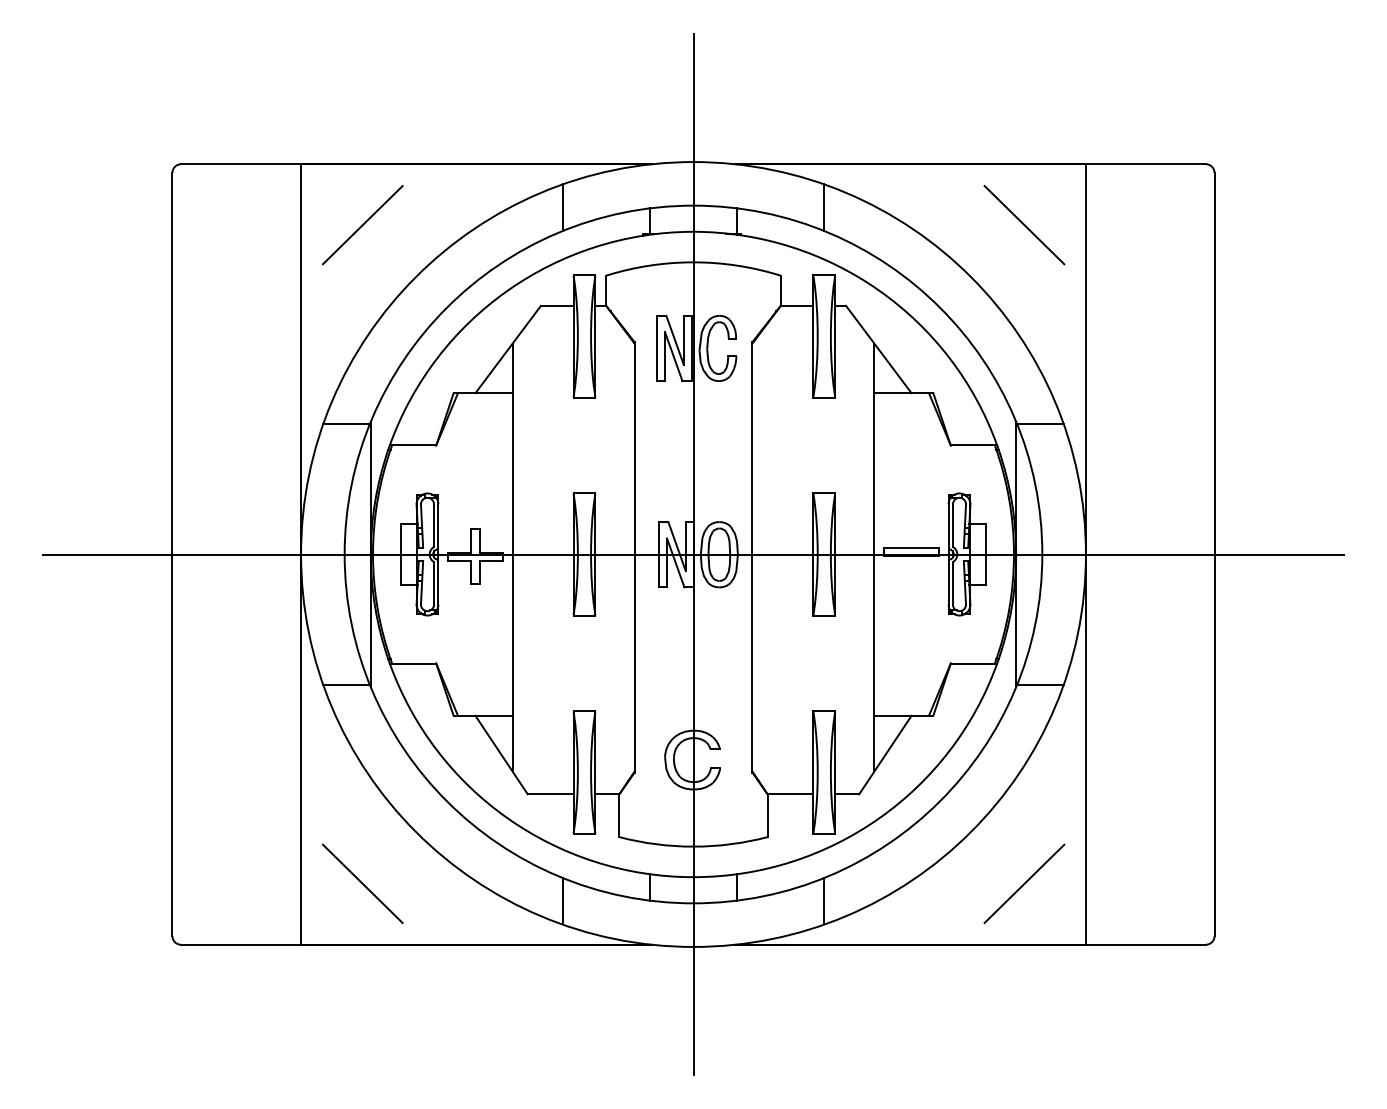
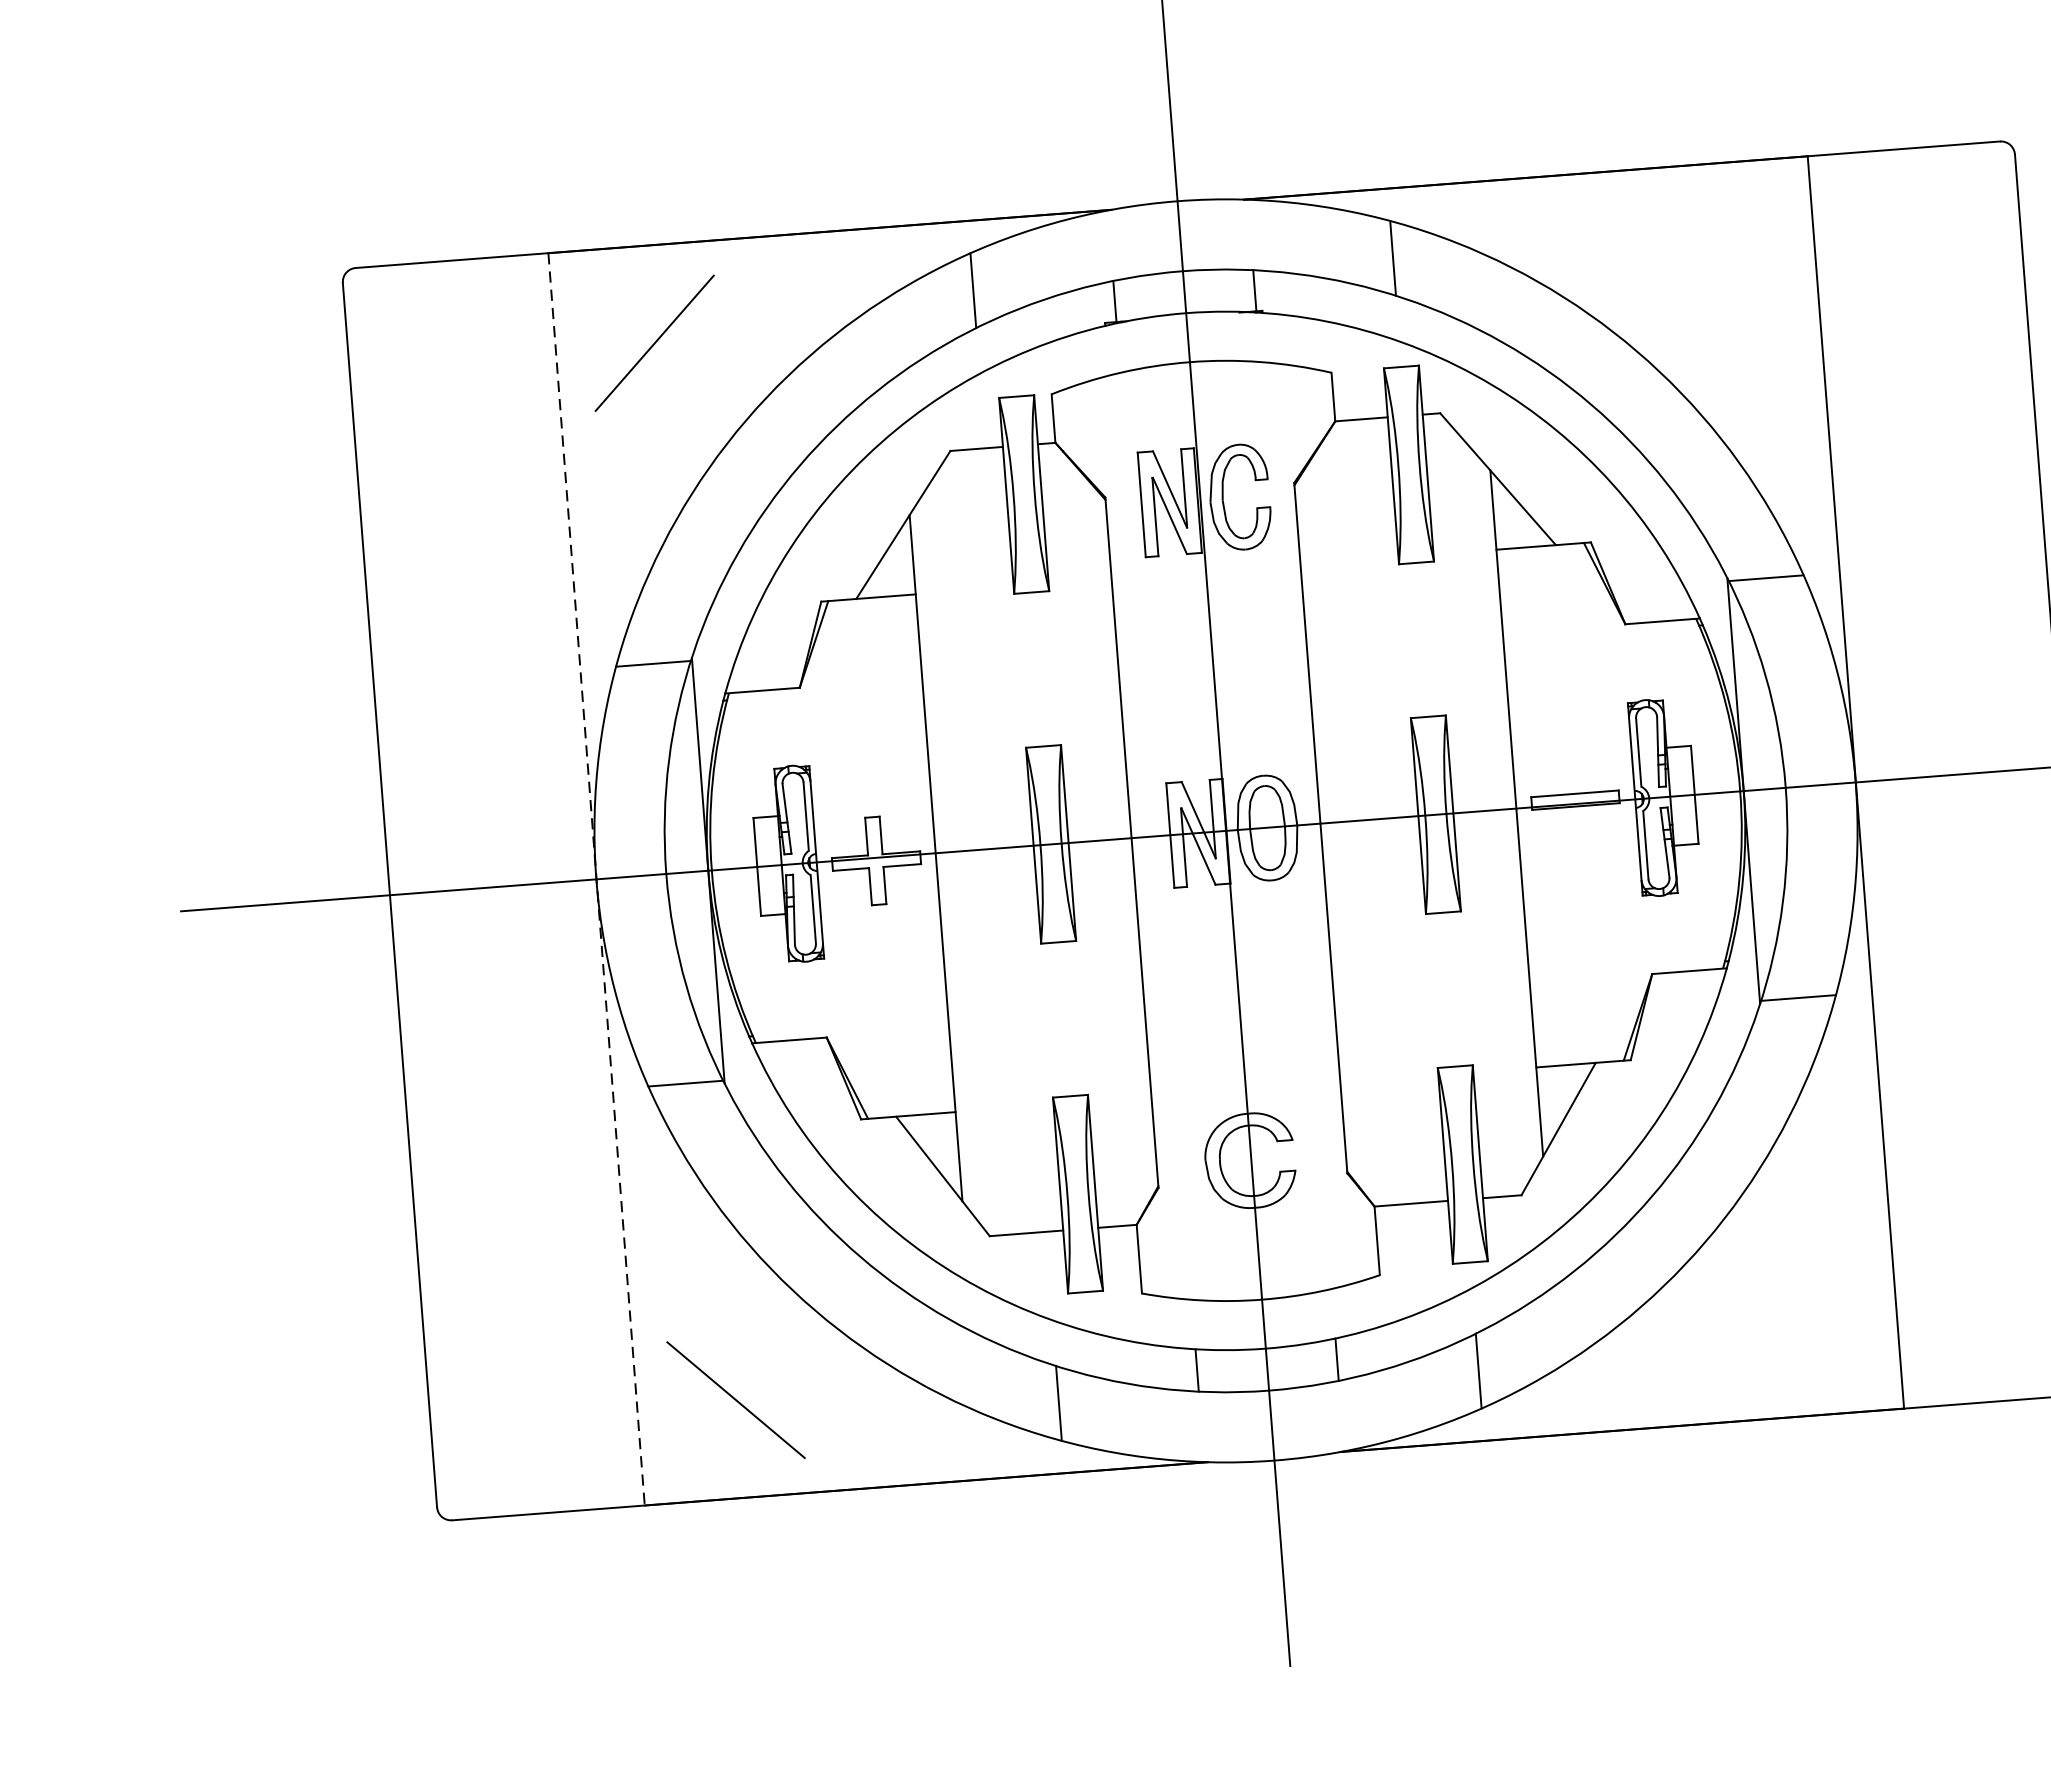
line: (1024, 225) -> (1716, 262), removed
line: (301, 555) -> (597, 880), solid -> dashed
line: (1024, 883) -> (1797, 1317), removed

